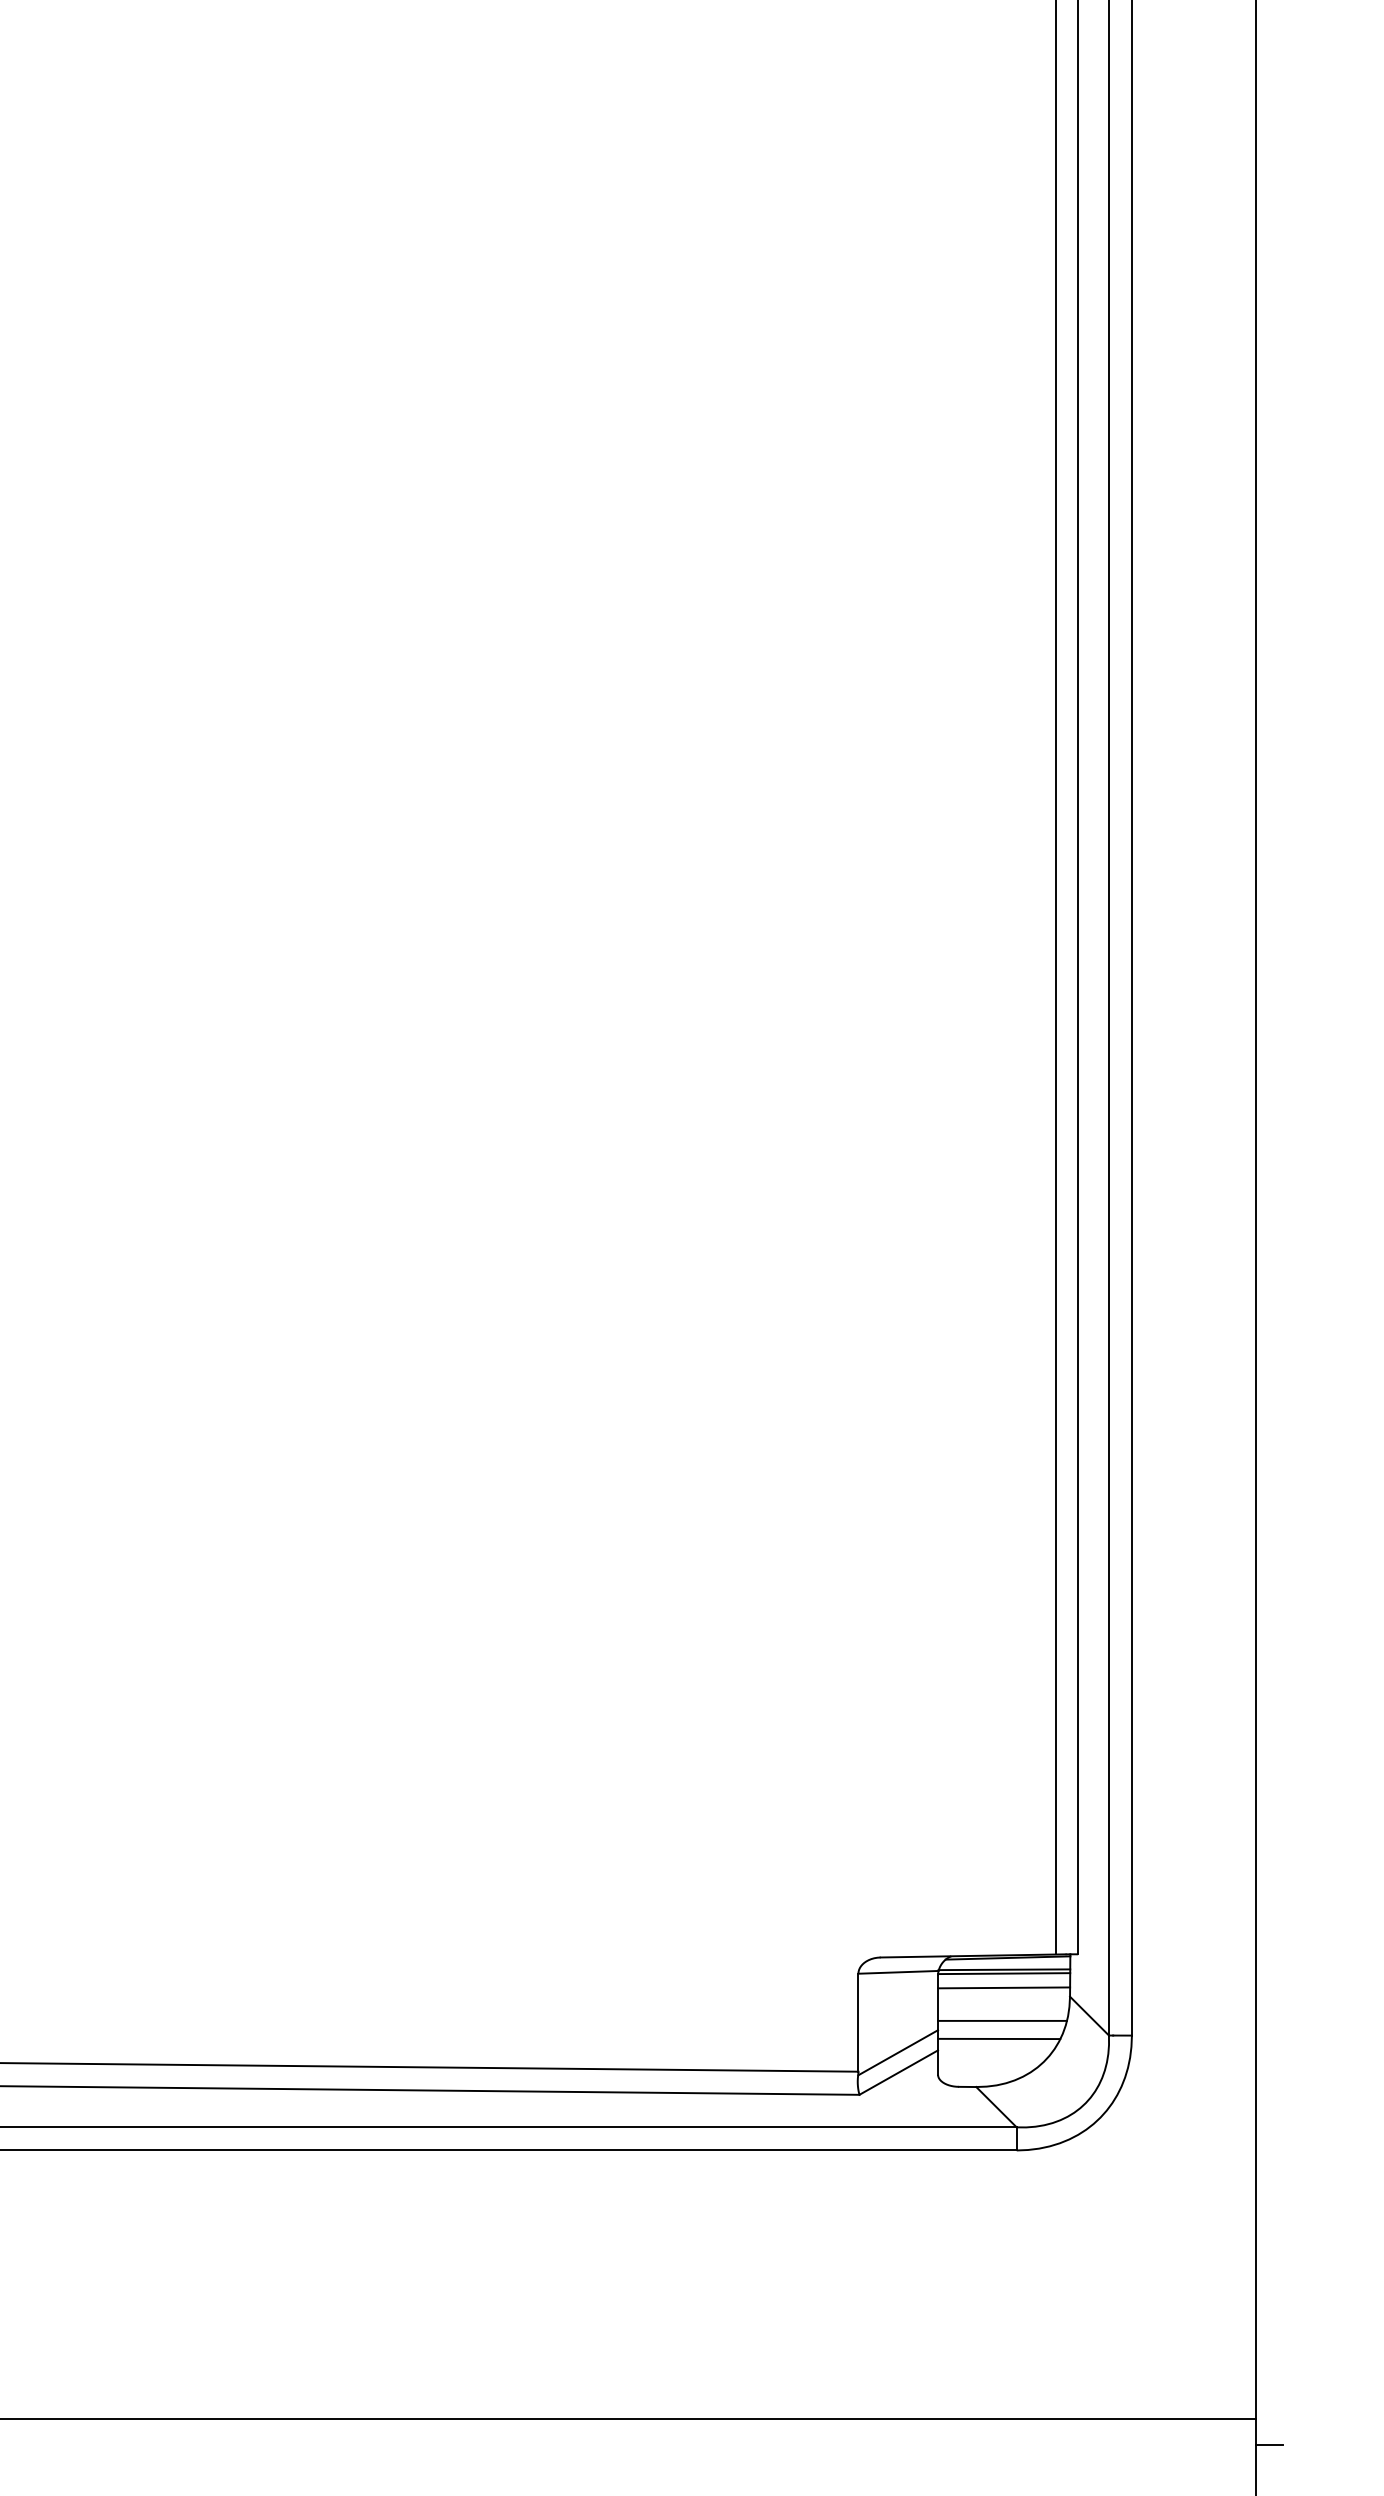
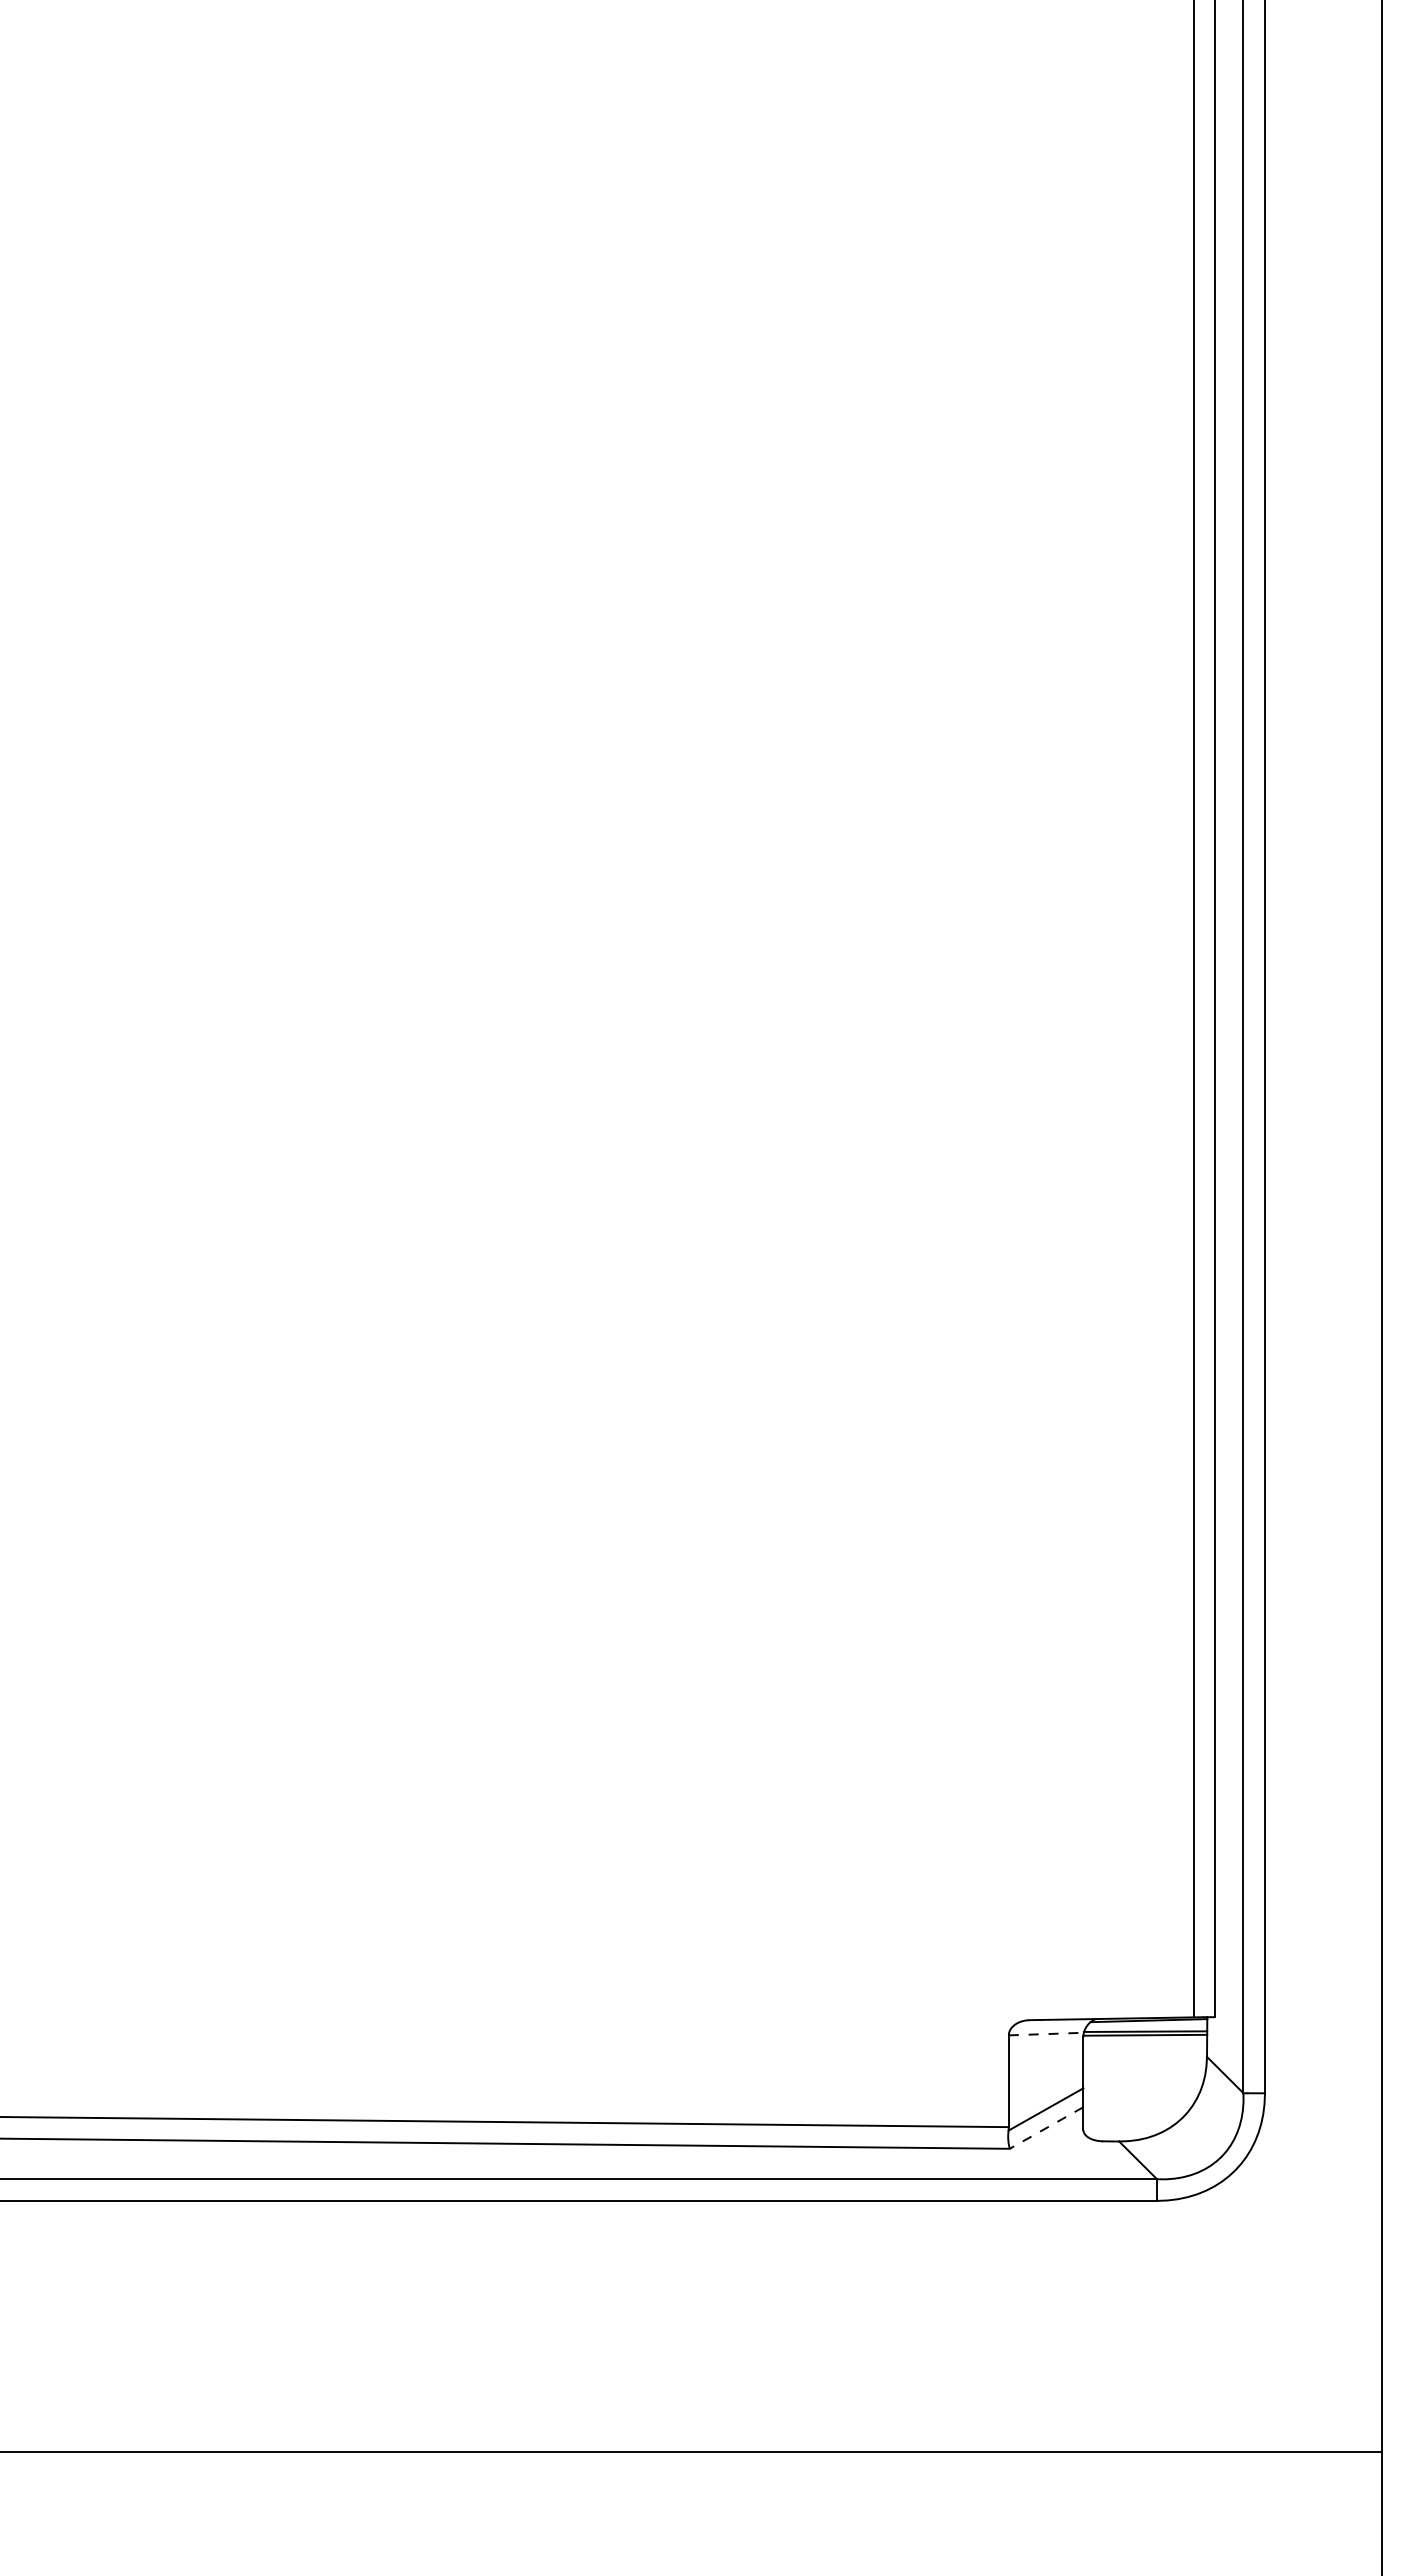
line: (898, 1972) -> (1046, 2034), solid -> dashed
line: (1004, 1987) -> (1145, 2048), removed
line: (1002, 2020) -> (1143, 2079), removed
line: (999, 2038) -> (1140, 2096), removed
line: (898, 2073) -> (1046, 2128), solid -> dashed
line: (1269, 2444) -> (1393, 2476), removed

